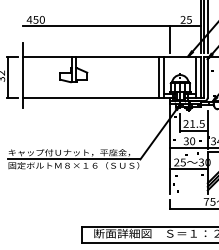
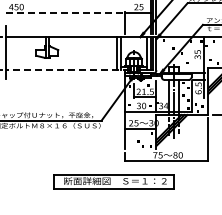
line: (97, 26) -> (66, 12), solid -> dashed
line: (99, 97) -> (68, 70), solid -> dashed

